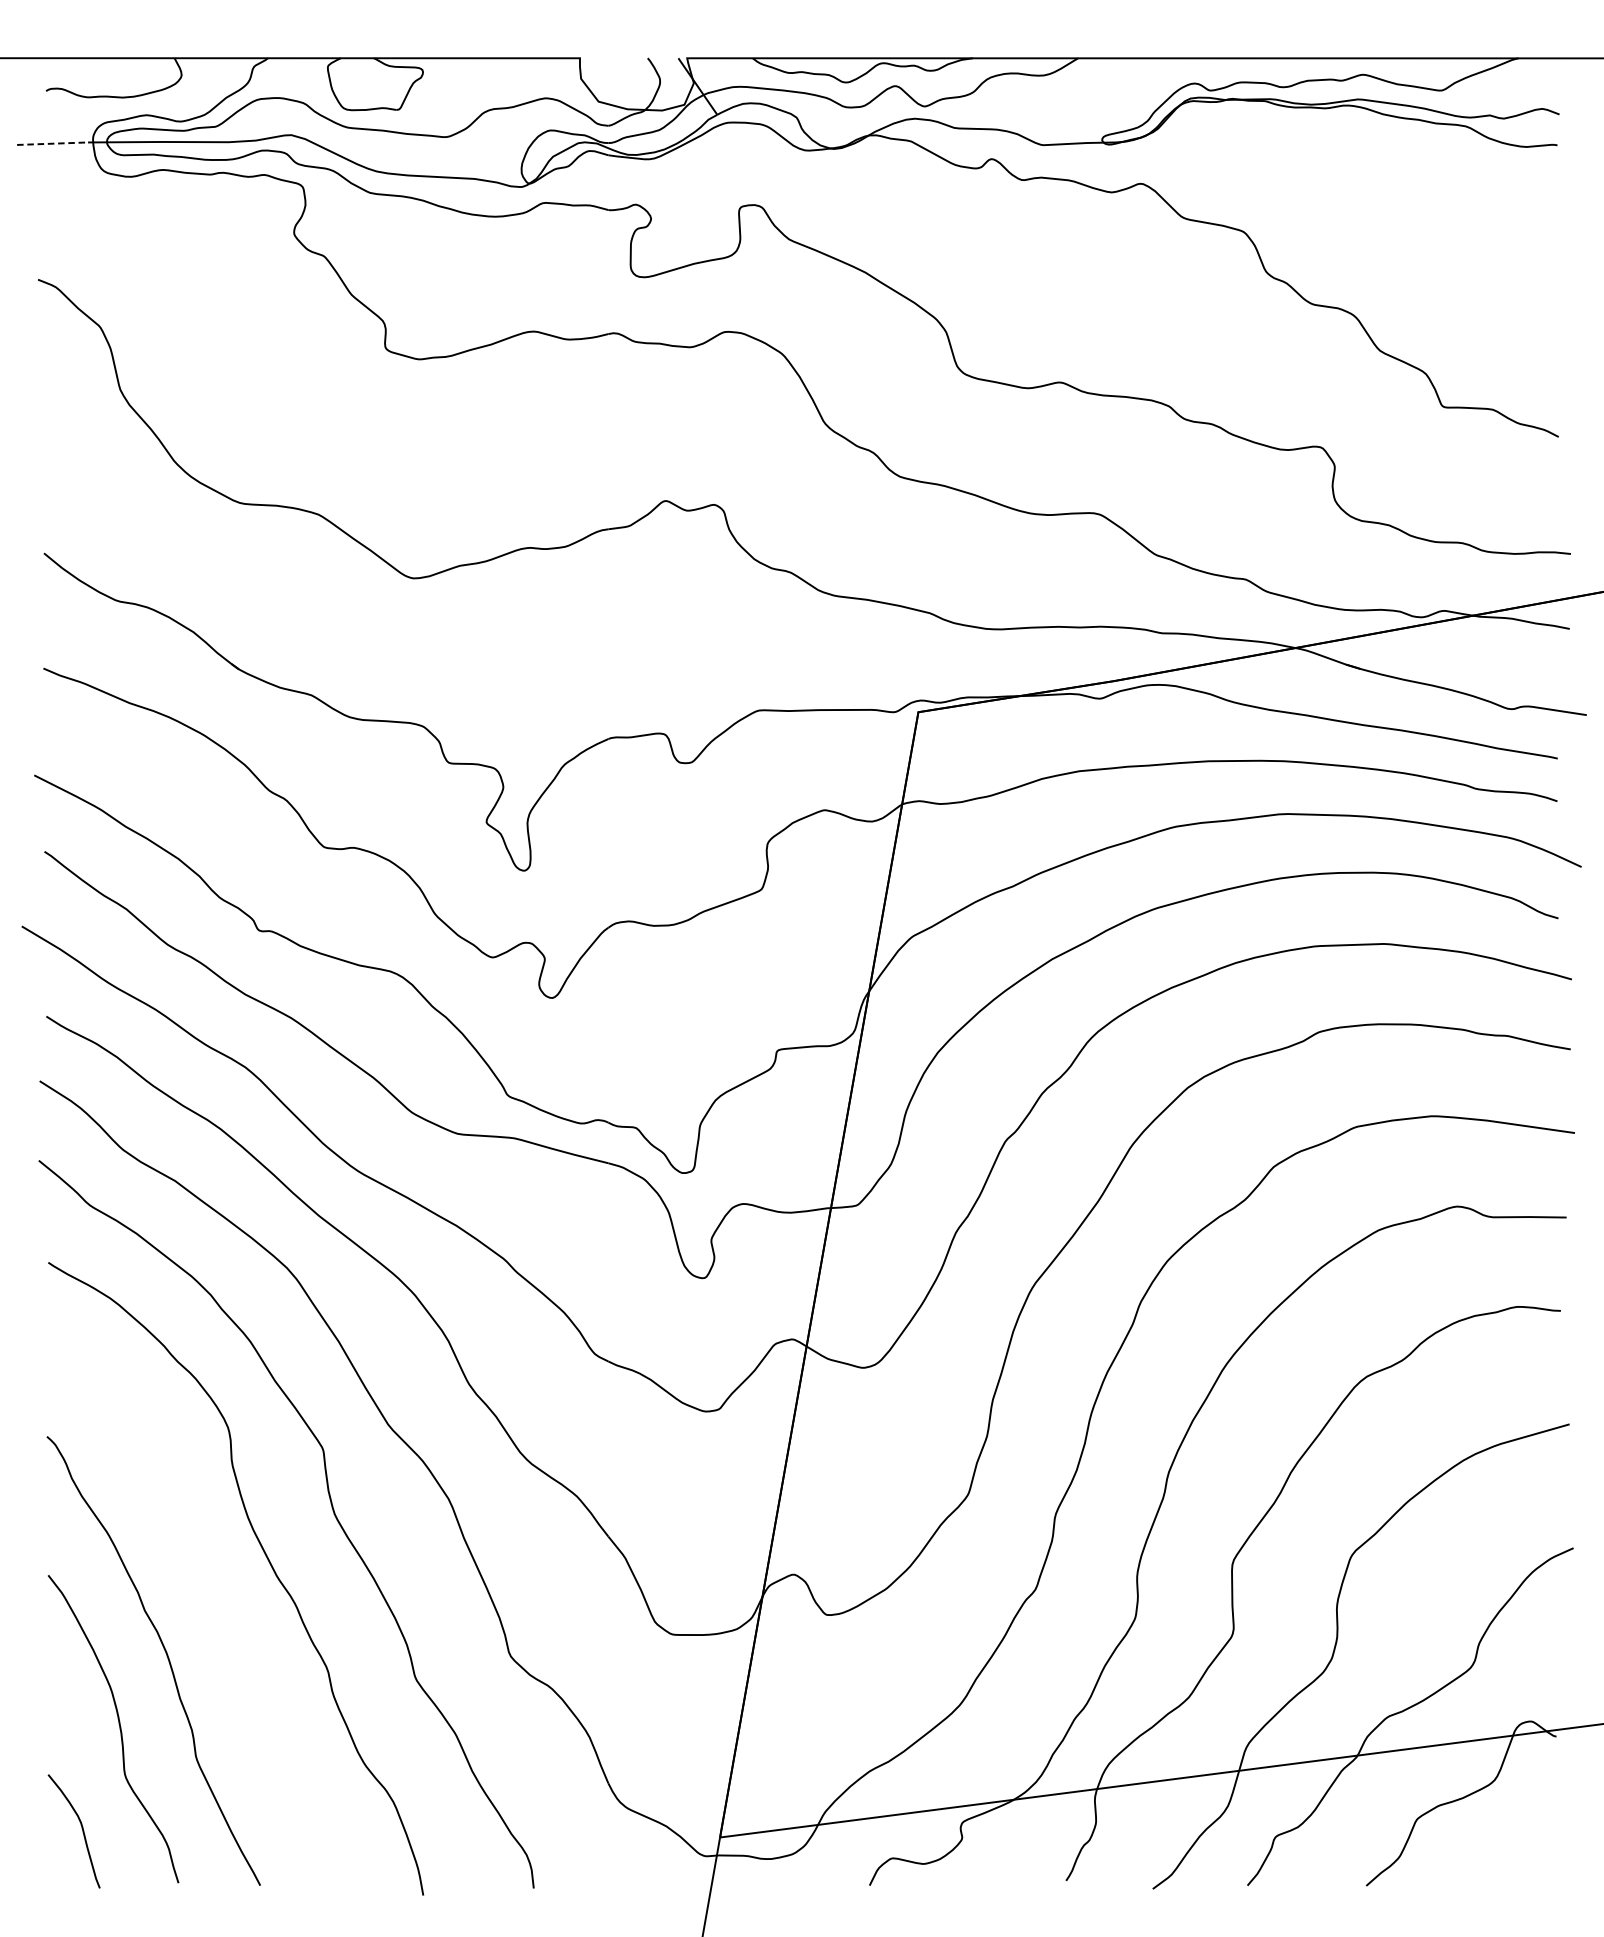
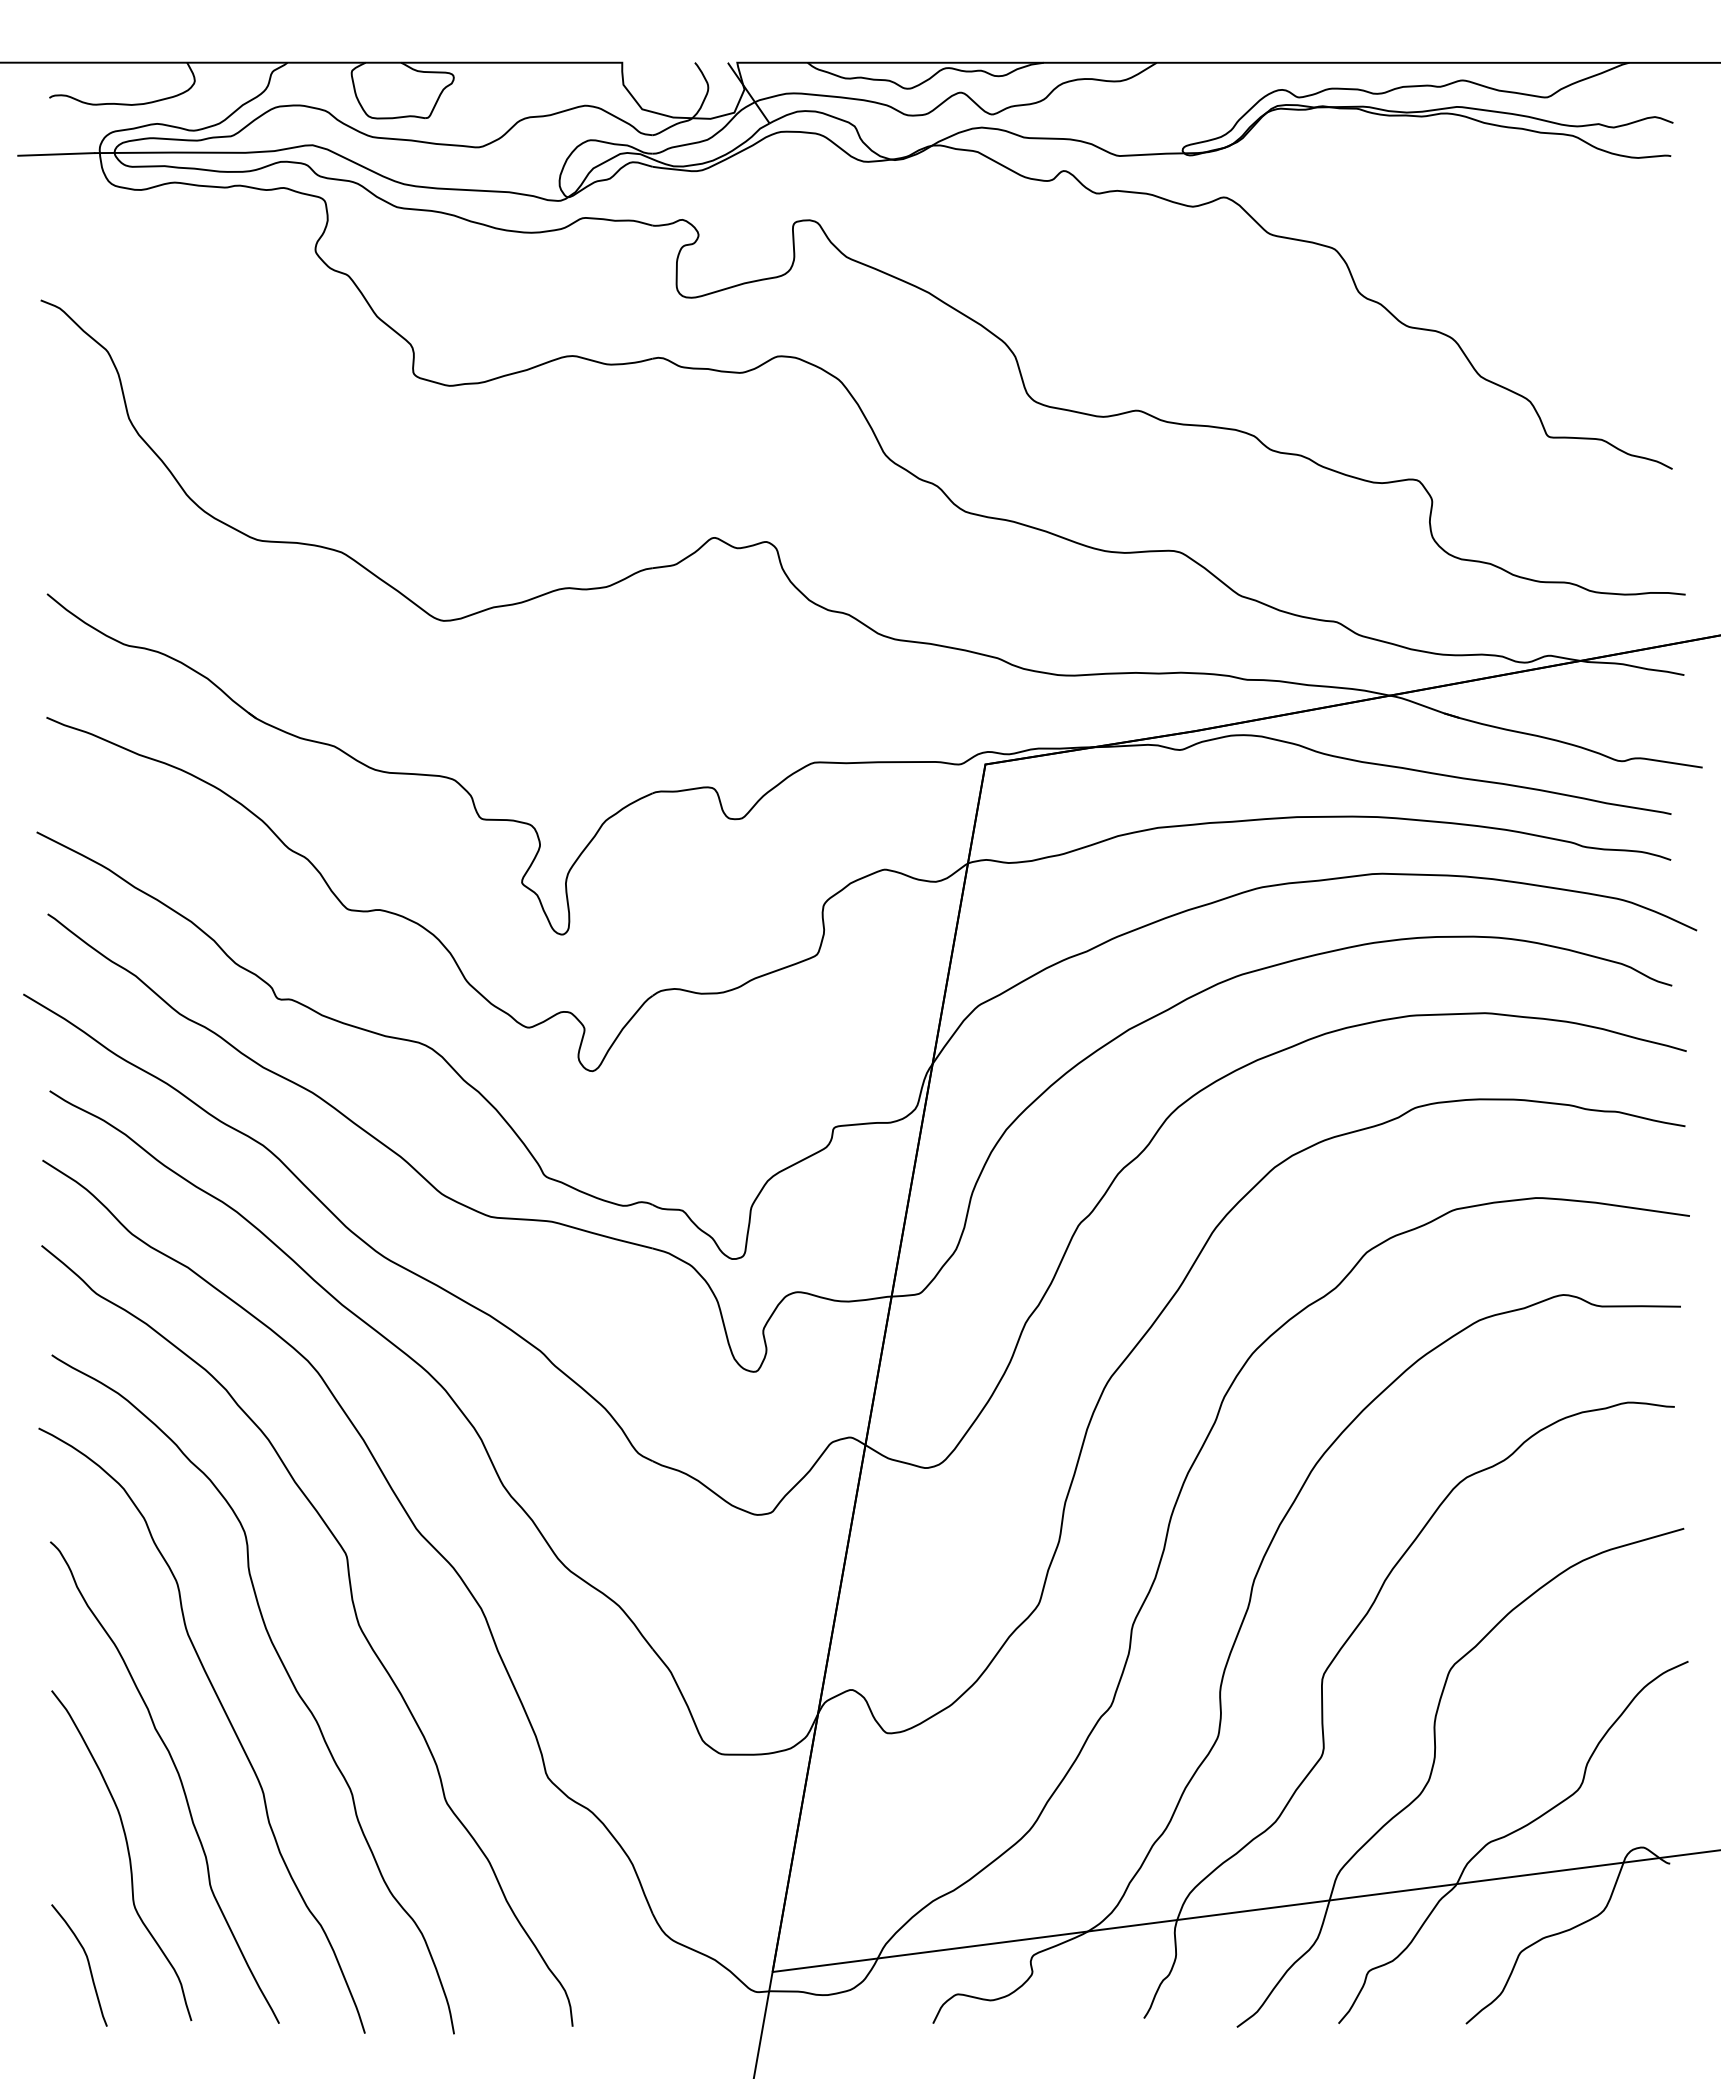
line: (52, 143) -> (56, 154), dashed -> solid
curve: (211, 1600) -> (226, 1717), added

